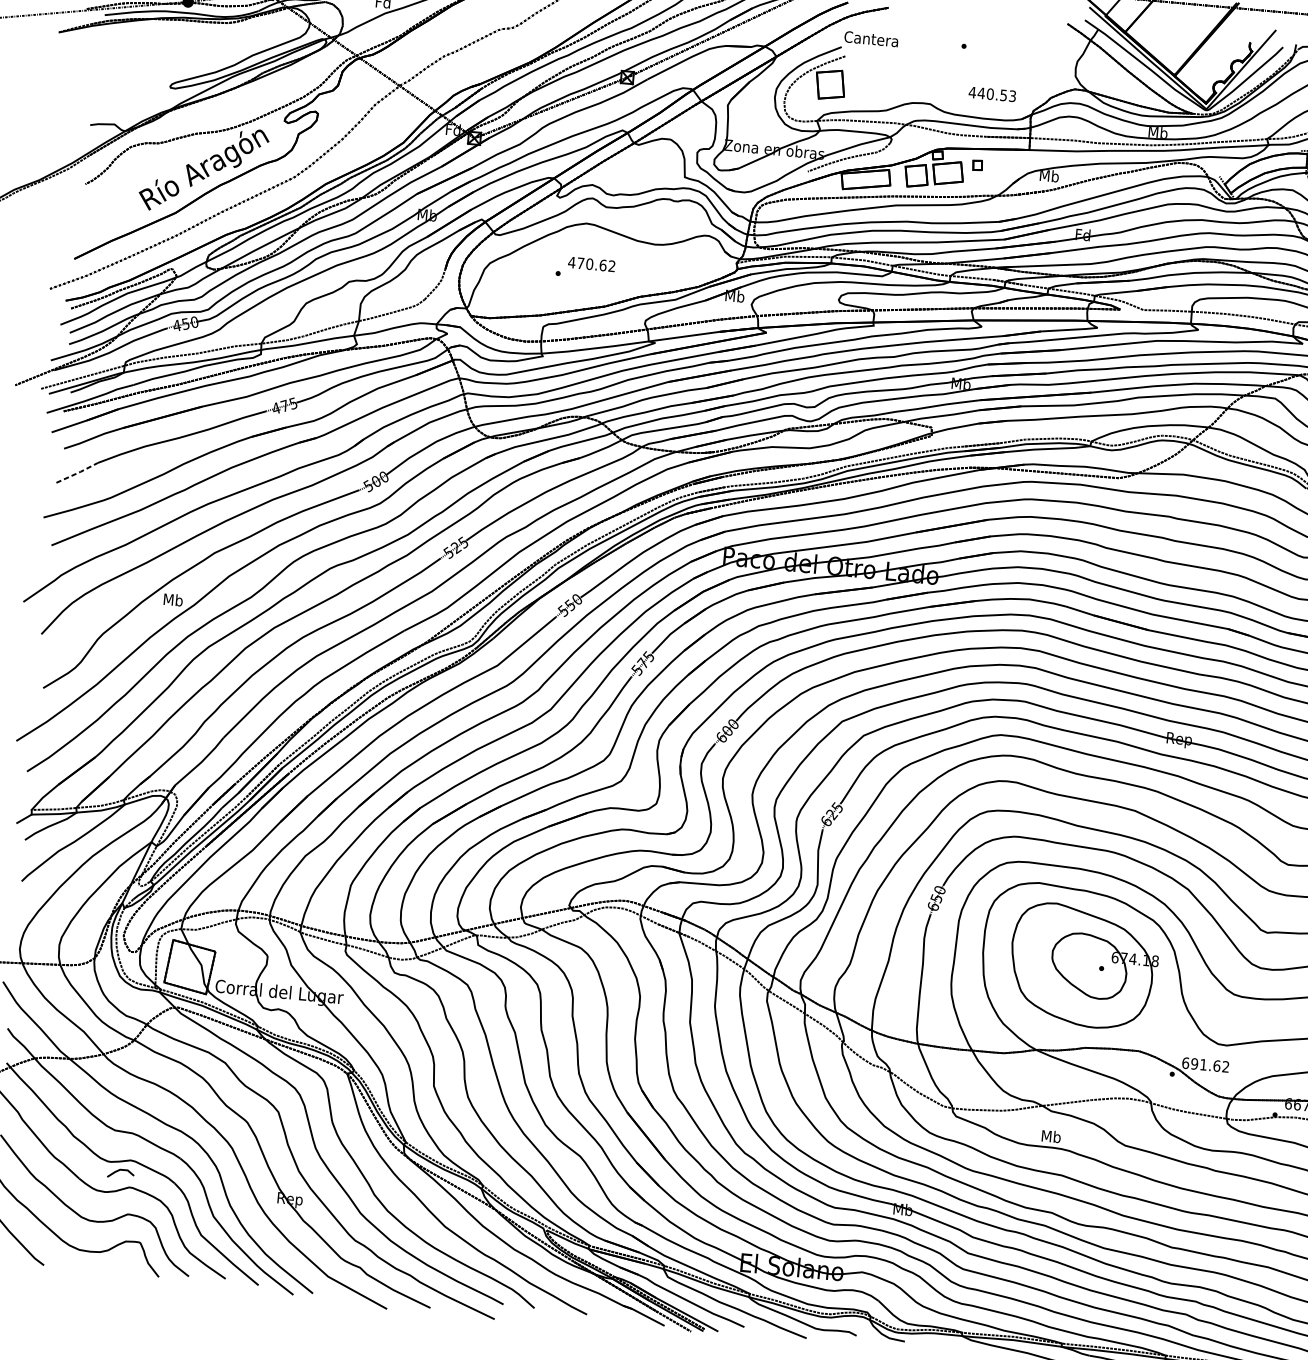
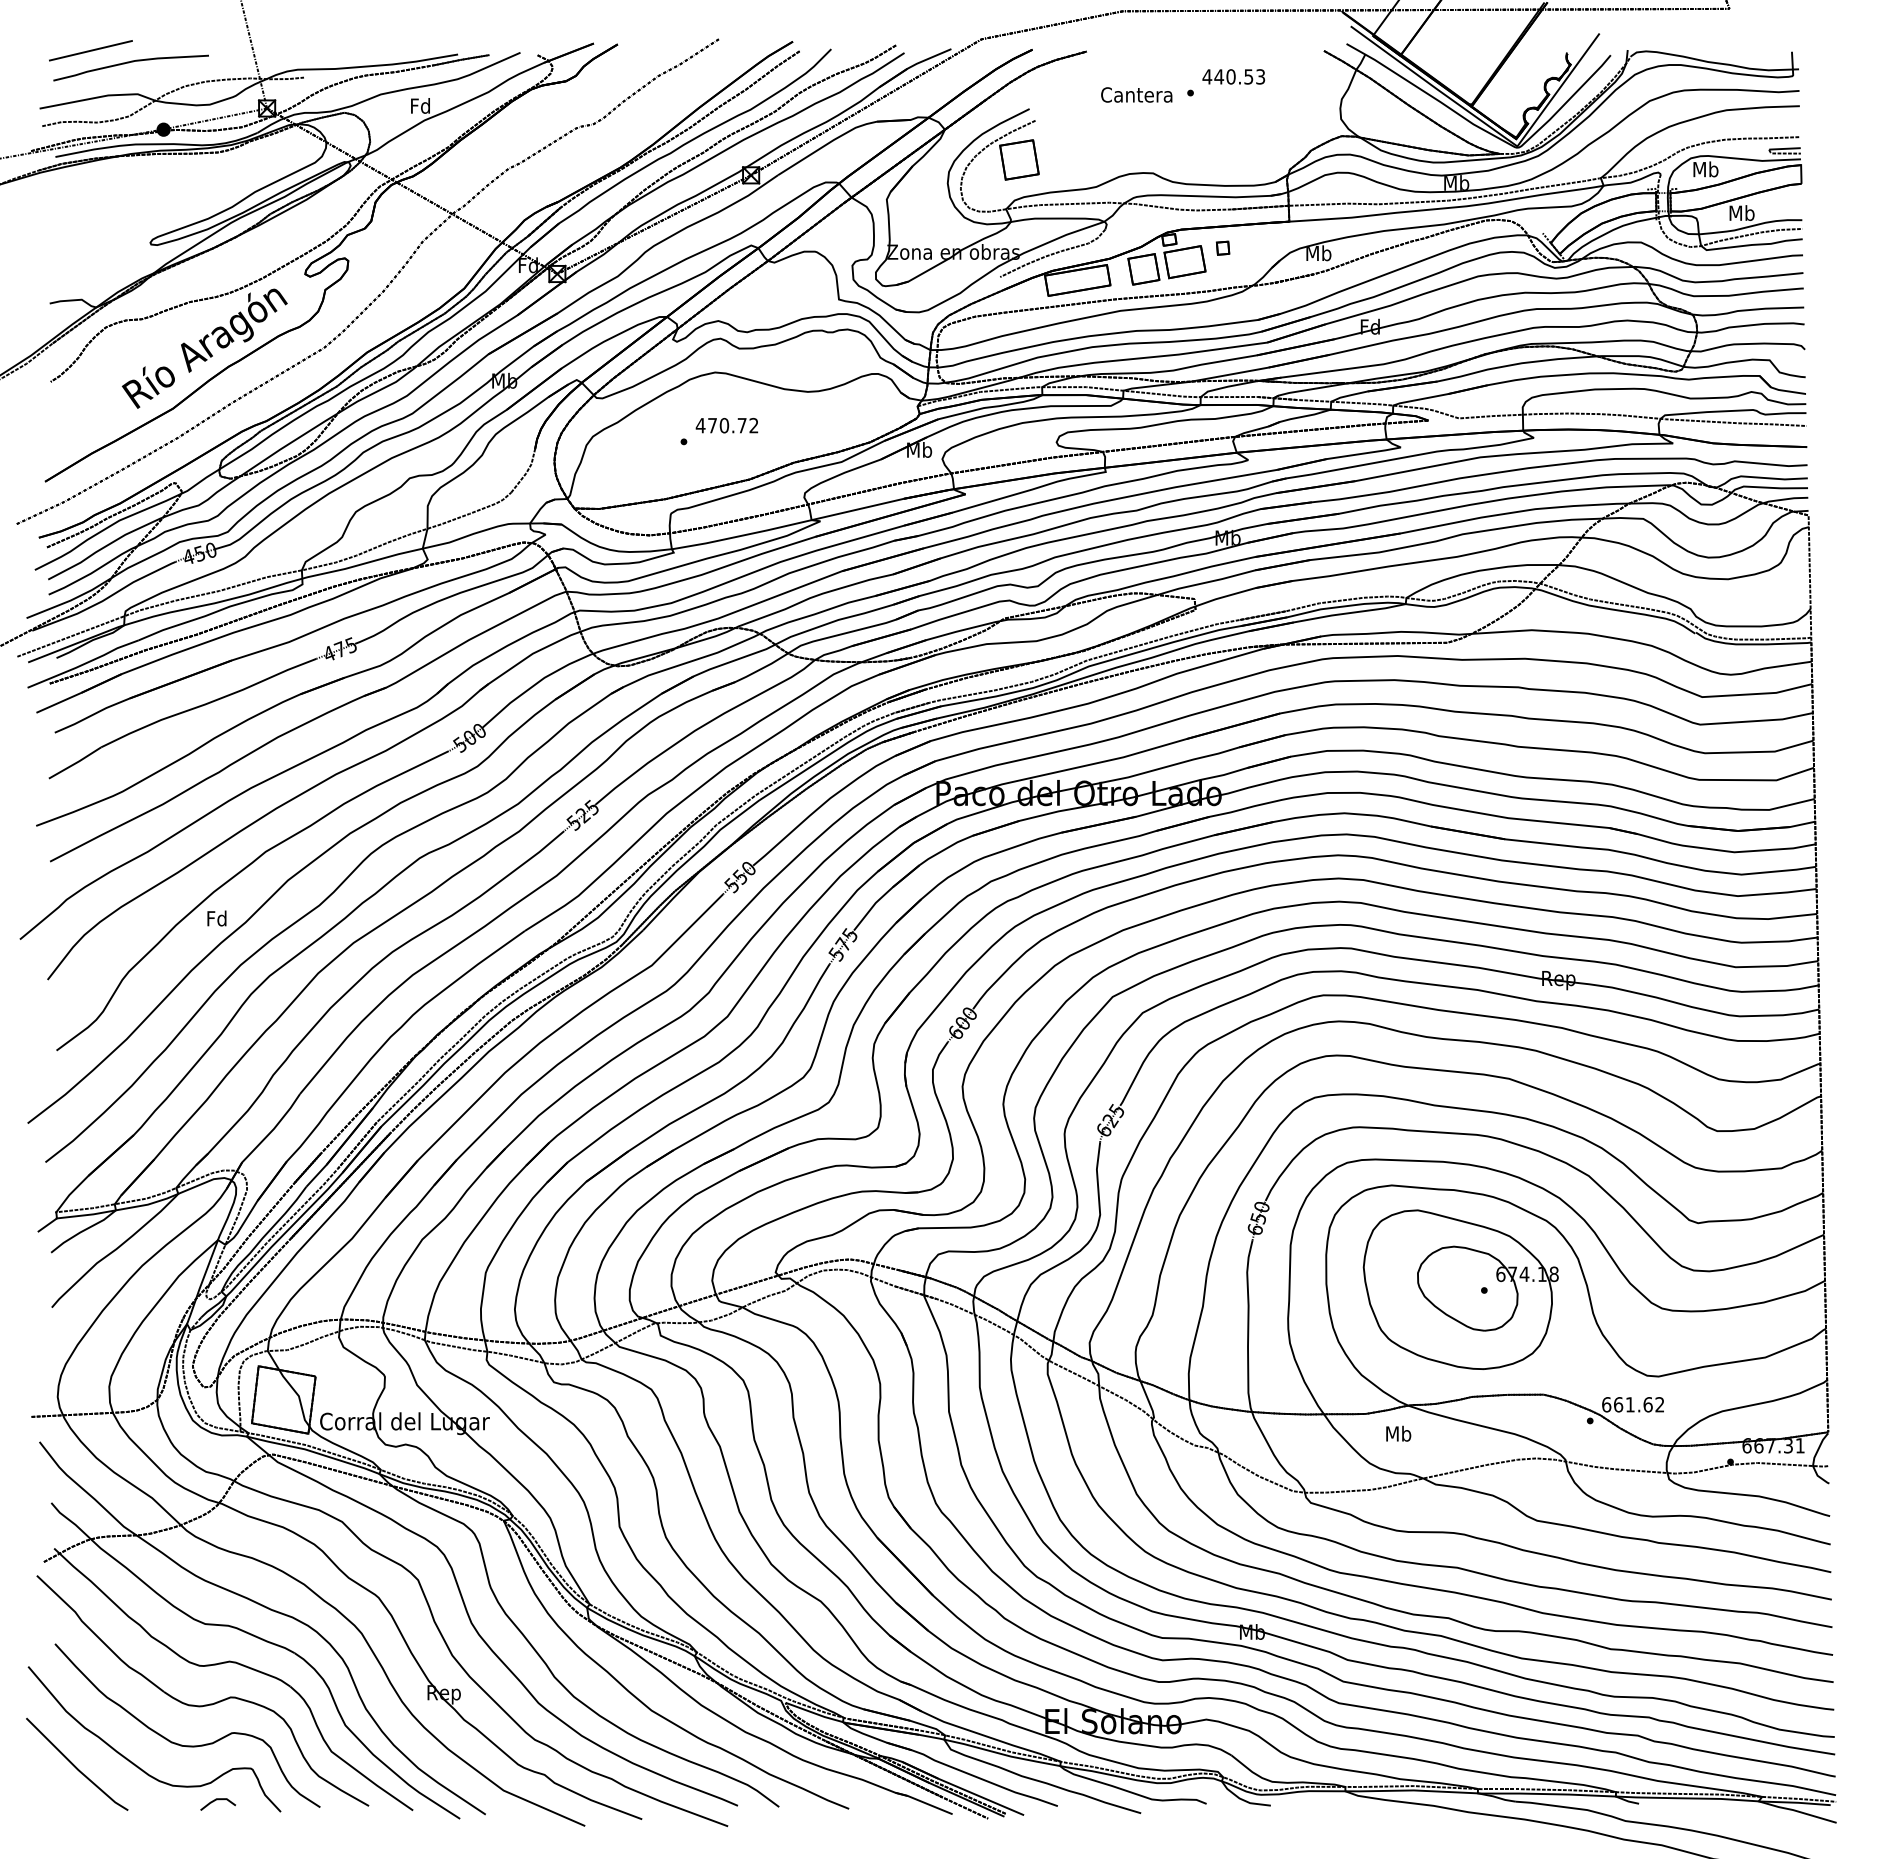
text: (871, 38) -> (1136, 94), moved
text: (992, 94) -> (1233, 76), moved
text: (602, 265) -> (741, 425), 470.62 -> 470.72
line: (78, 473) -> (76, 763), dashed -> solid
text: (172, 599) -> (216, 918), Mb -> Fd
text: (1194, 1063) -> (1618, 1404), 691.62 -> 661.62
text: (1051, 1136) -> (1398, 1433), moved
line: (120, 1170) -> (217, 1800), moved

